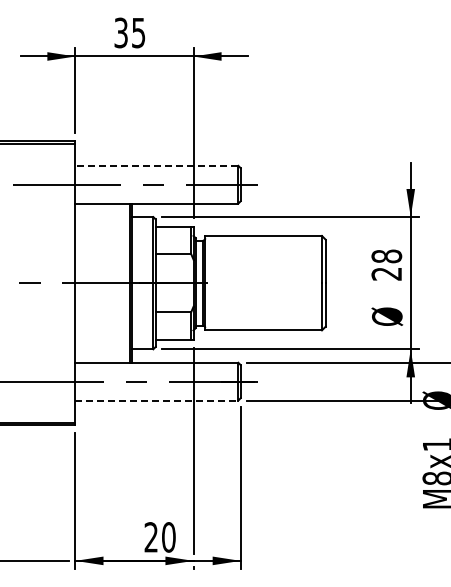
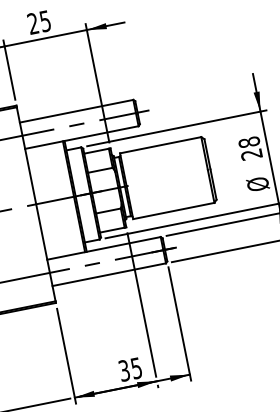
text: (120, 33) -> (32, 24), 35 -> 25
line: (156, 165) -> (76, 111), dashed -> solid
line: (157, 400) -> (109, 274), dashed -> solid
text: (159, 537) -> (130, 369), 20 -> 35

